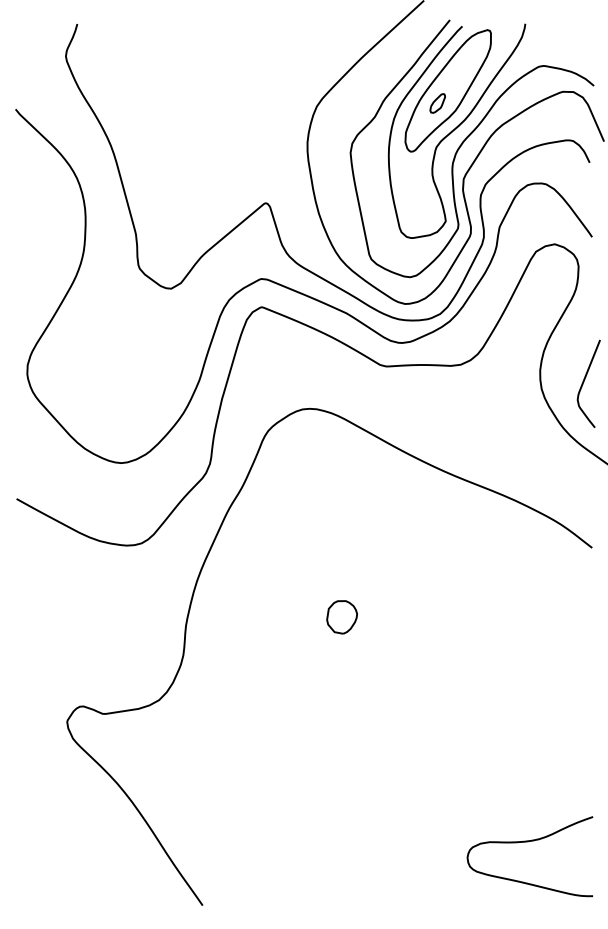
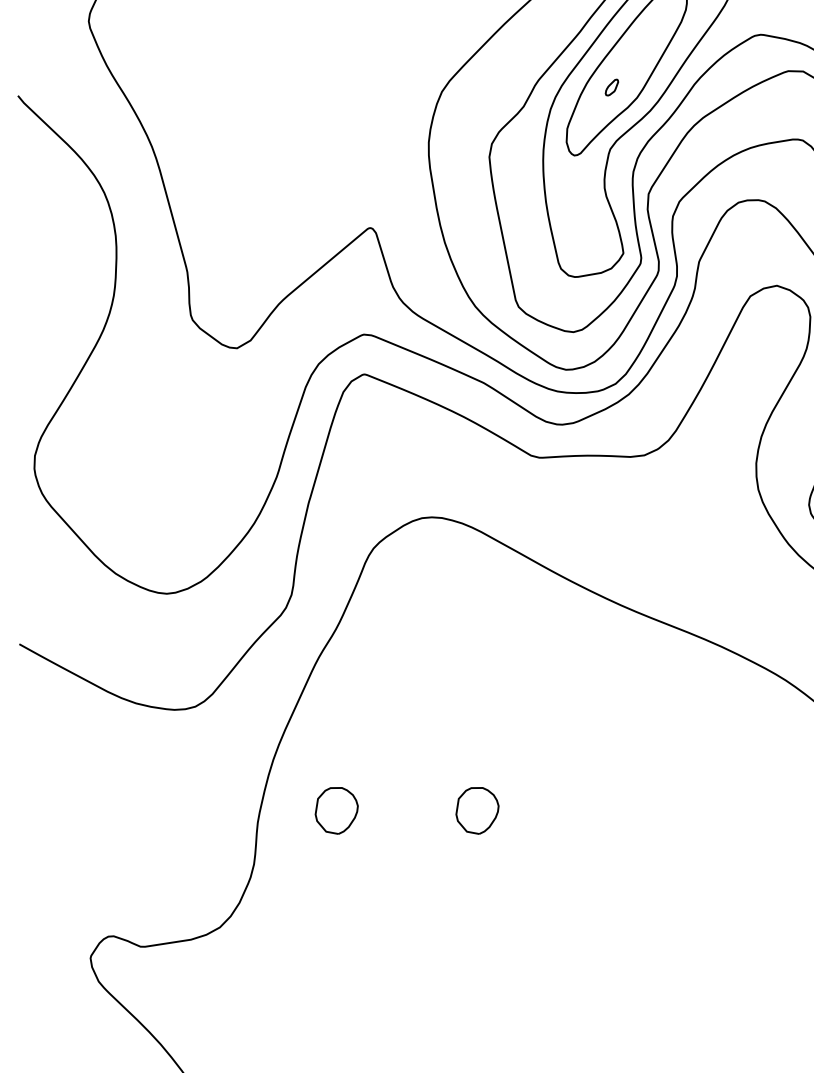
part: (437, 103) -> (611, 87), size x0.6
part: (241, 617) -> (335, 811), added

